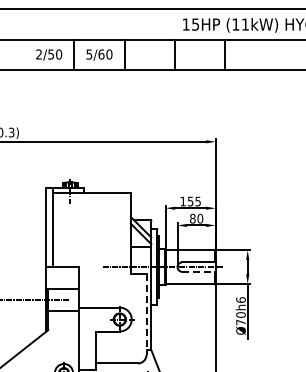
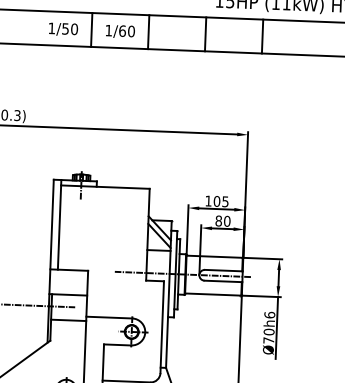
text: (38, 54) -> (51, 28), 2/50 -> 1/50
text: (89, 54) -> (108, 30), 5/60 -> 1/60
text: (190, 201) -> (216, 201), 155 -> 105
line: (199, 271) -> (224, 281), dashed -> solid
line: (146, 314) -> (162, 327), dashed -> solid

